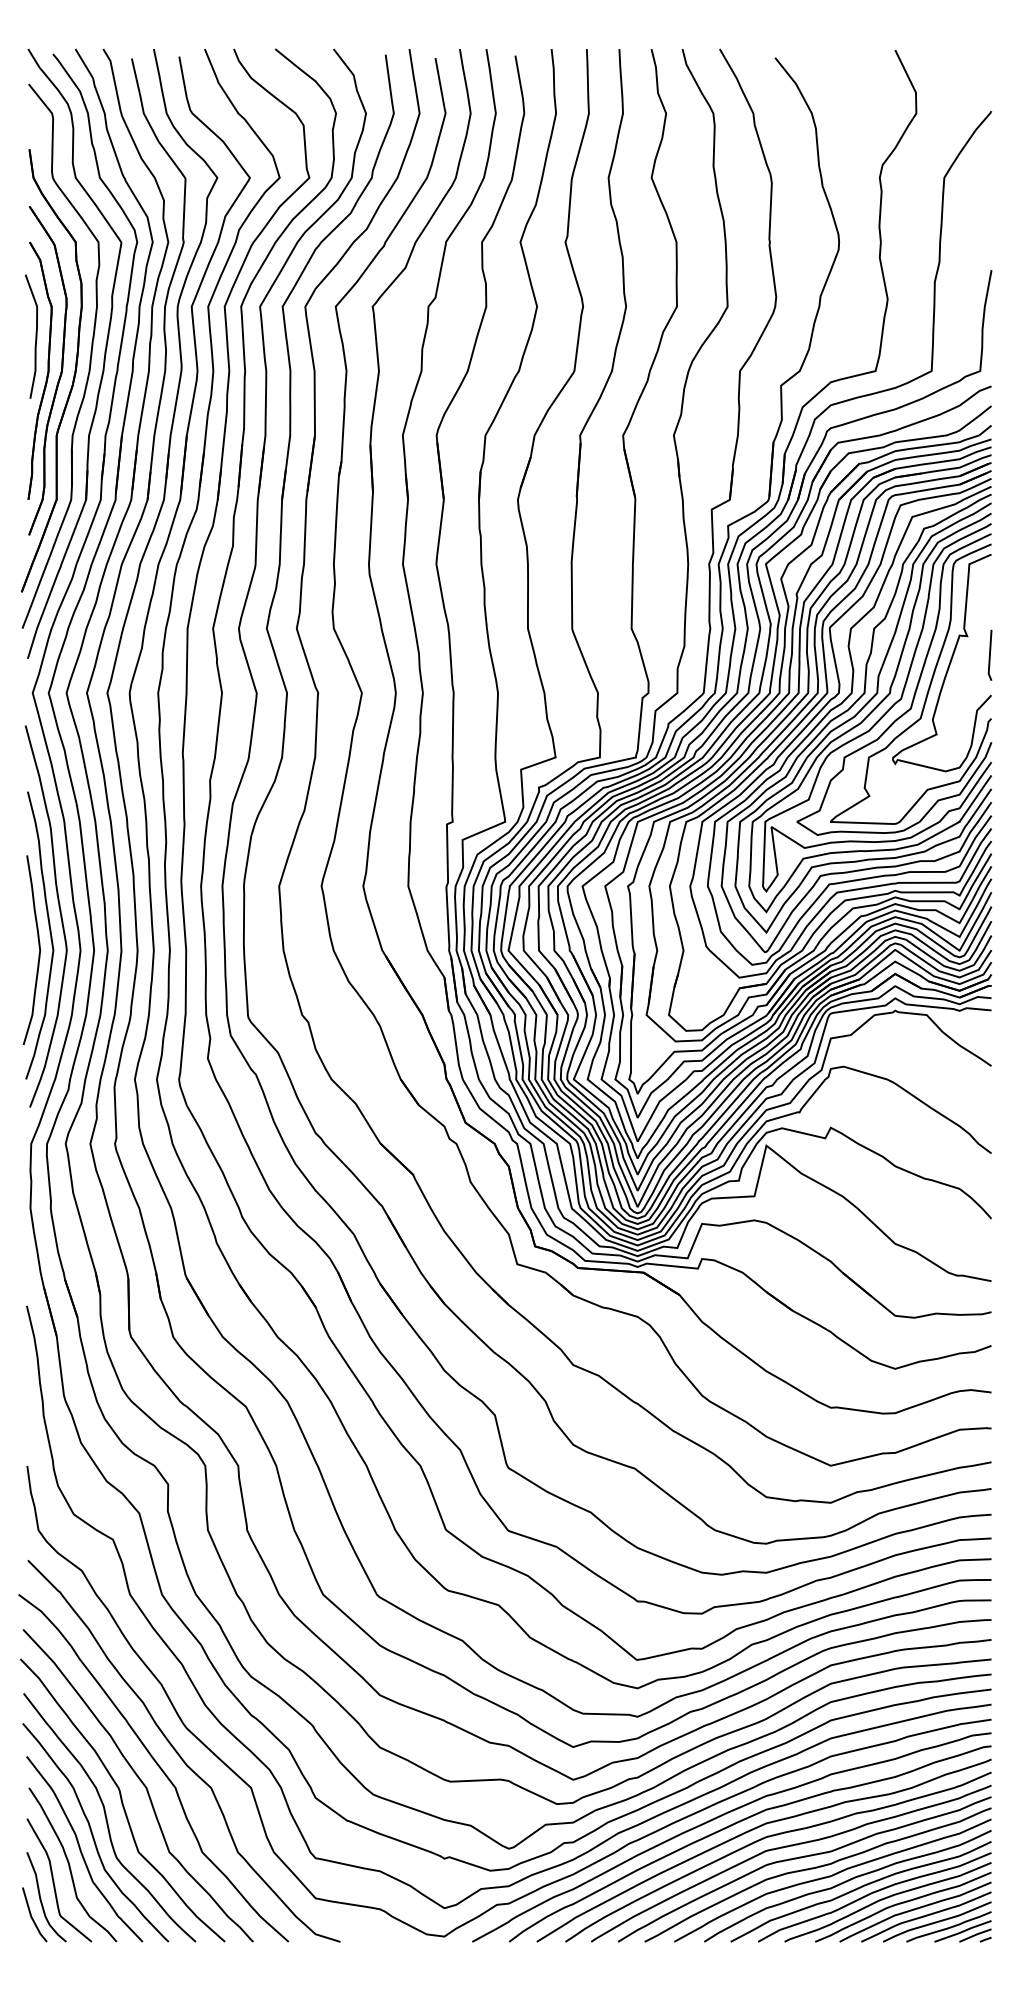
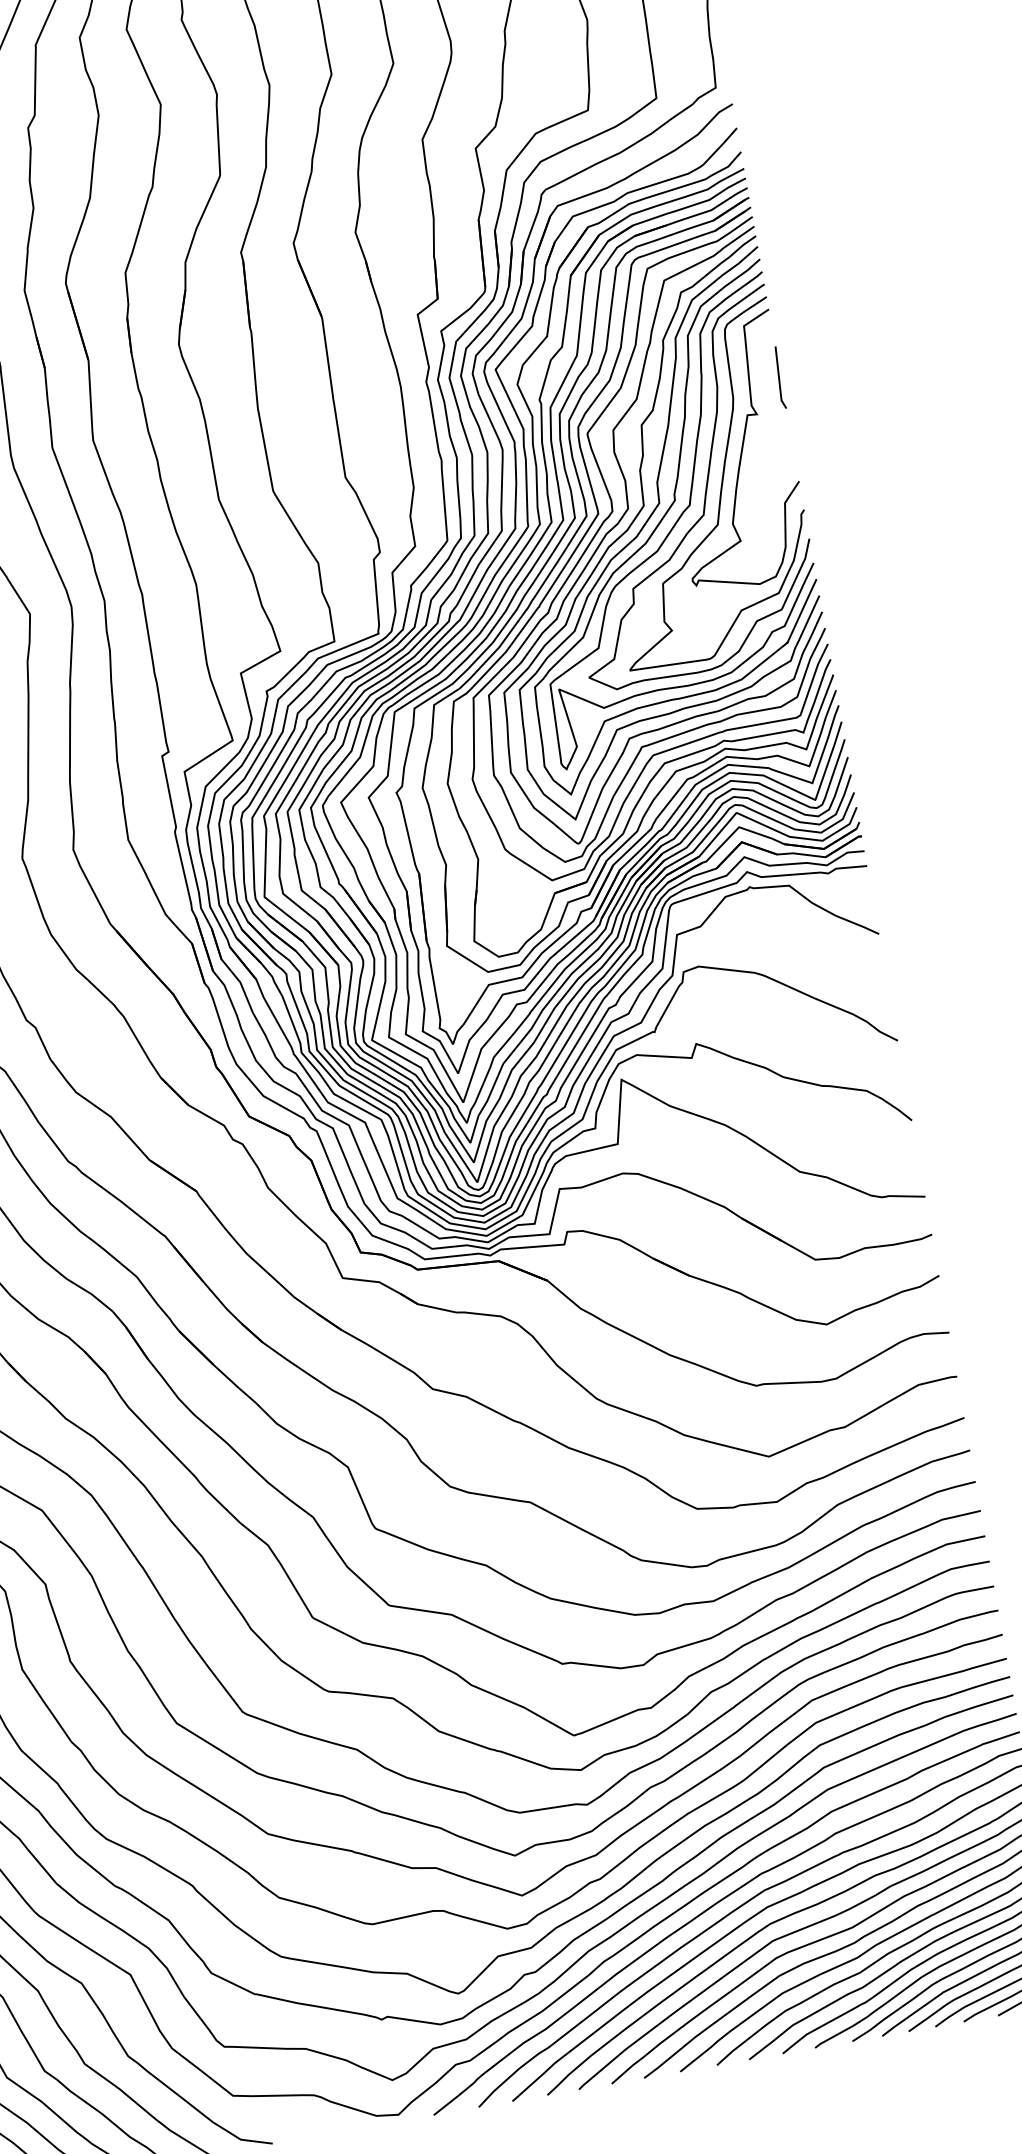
line: (989, 654) -> (778, 376), moved

